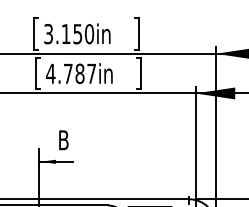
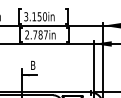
text: (51, 72) -> (27, 34), 4.787in -> 2.787in

